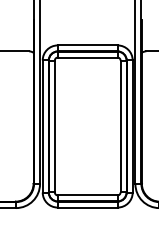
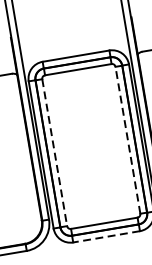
line: (54, 126) -> (54, 152), solid -> dashed
line: (120, 126) -> (127, 140), solid -> dashed
line: (87, 207) -> (106, 236), solid -> dashed

